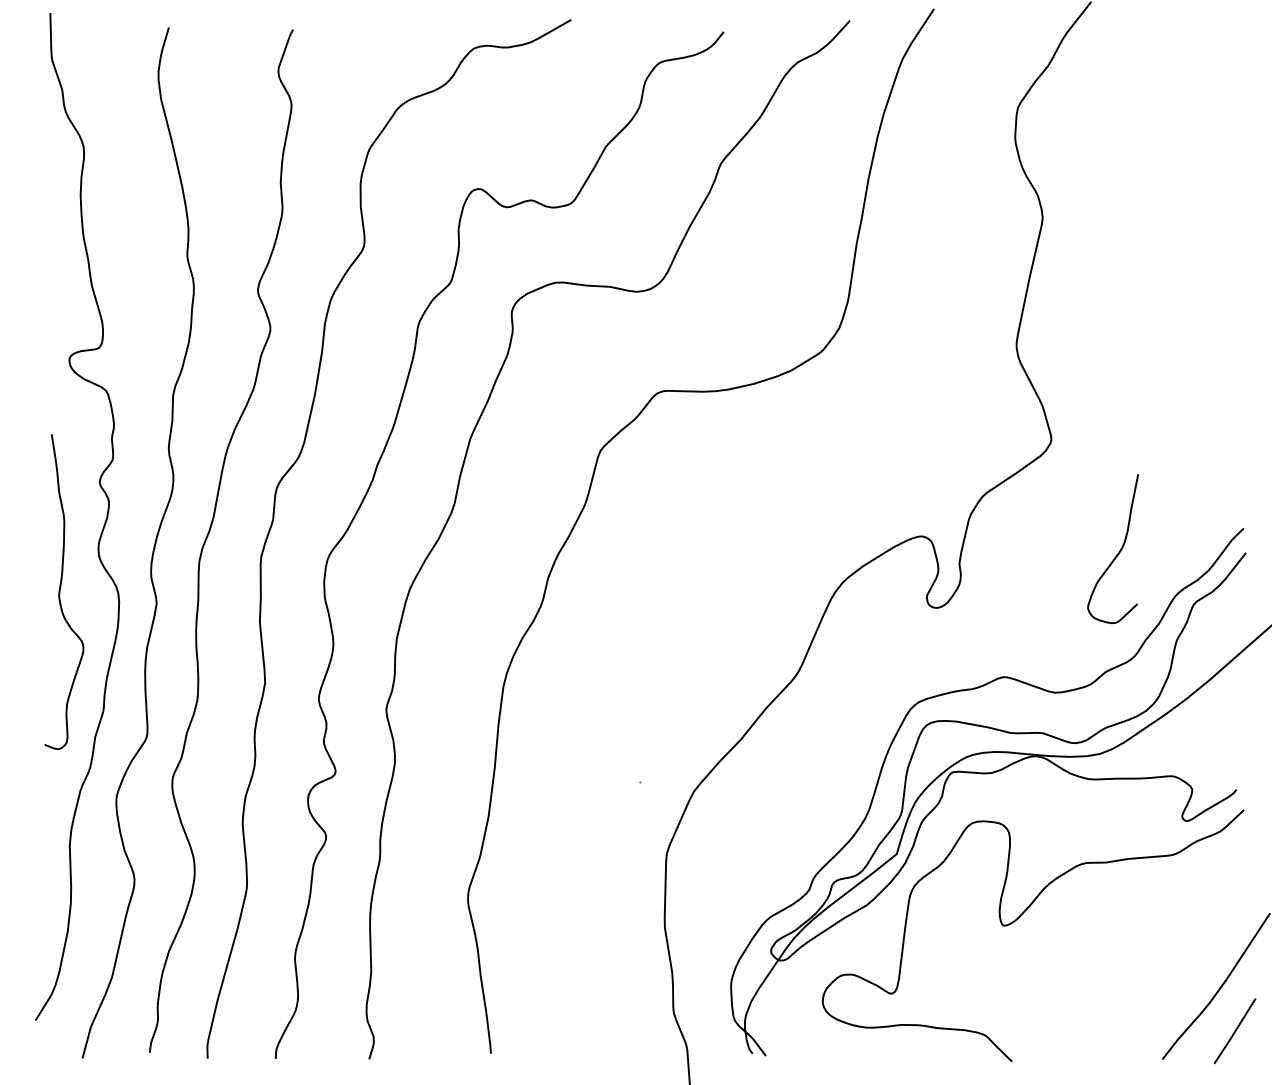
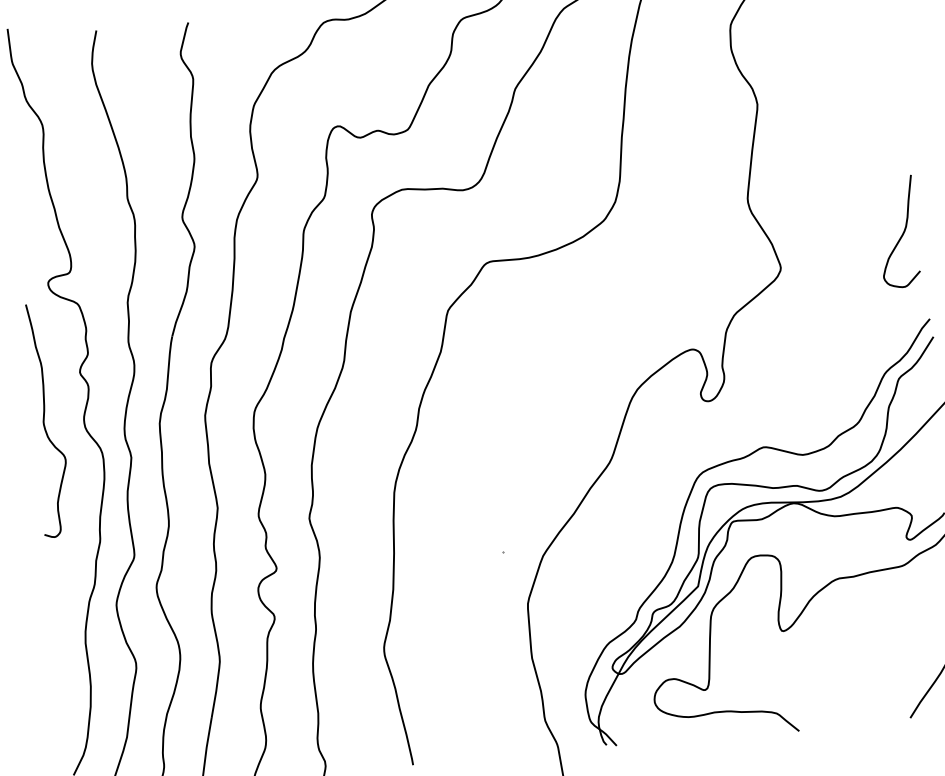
curve: (1117, 553) -> (901, 235), moved
curve: (60, 592) -> (44, 420), moved

